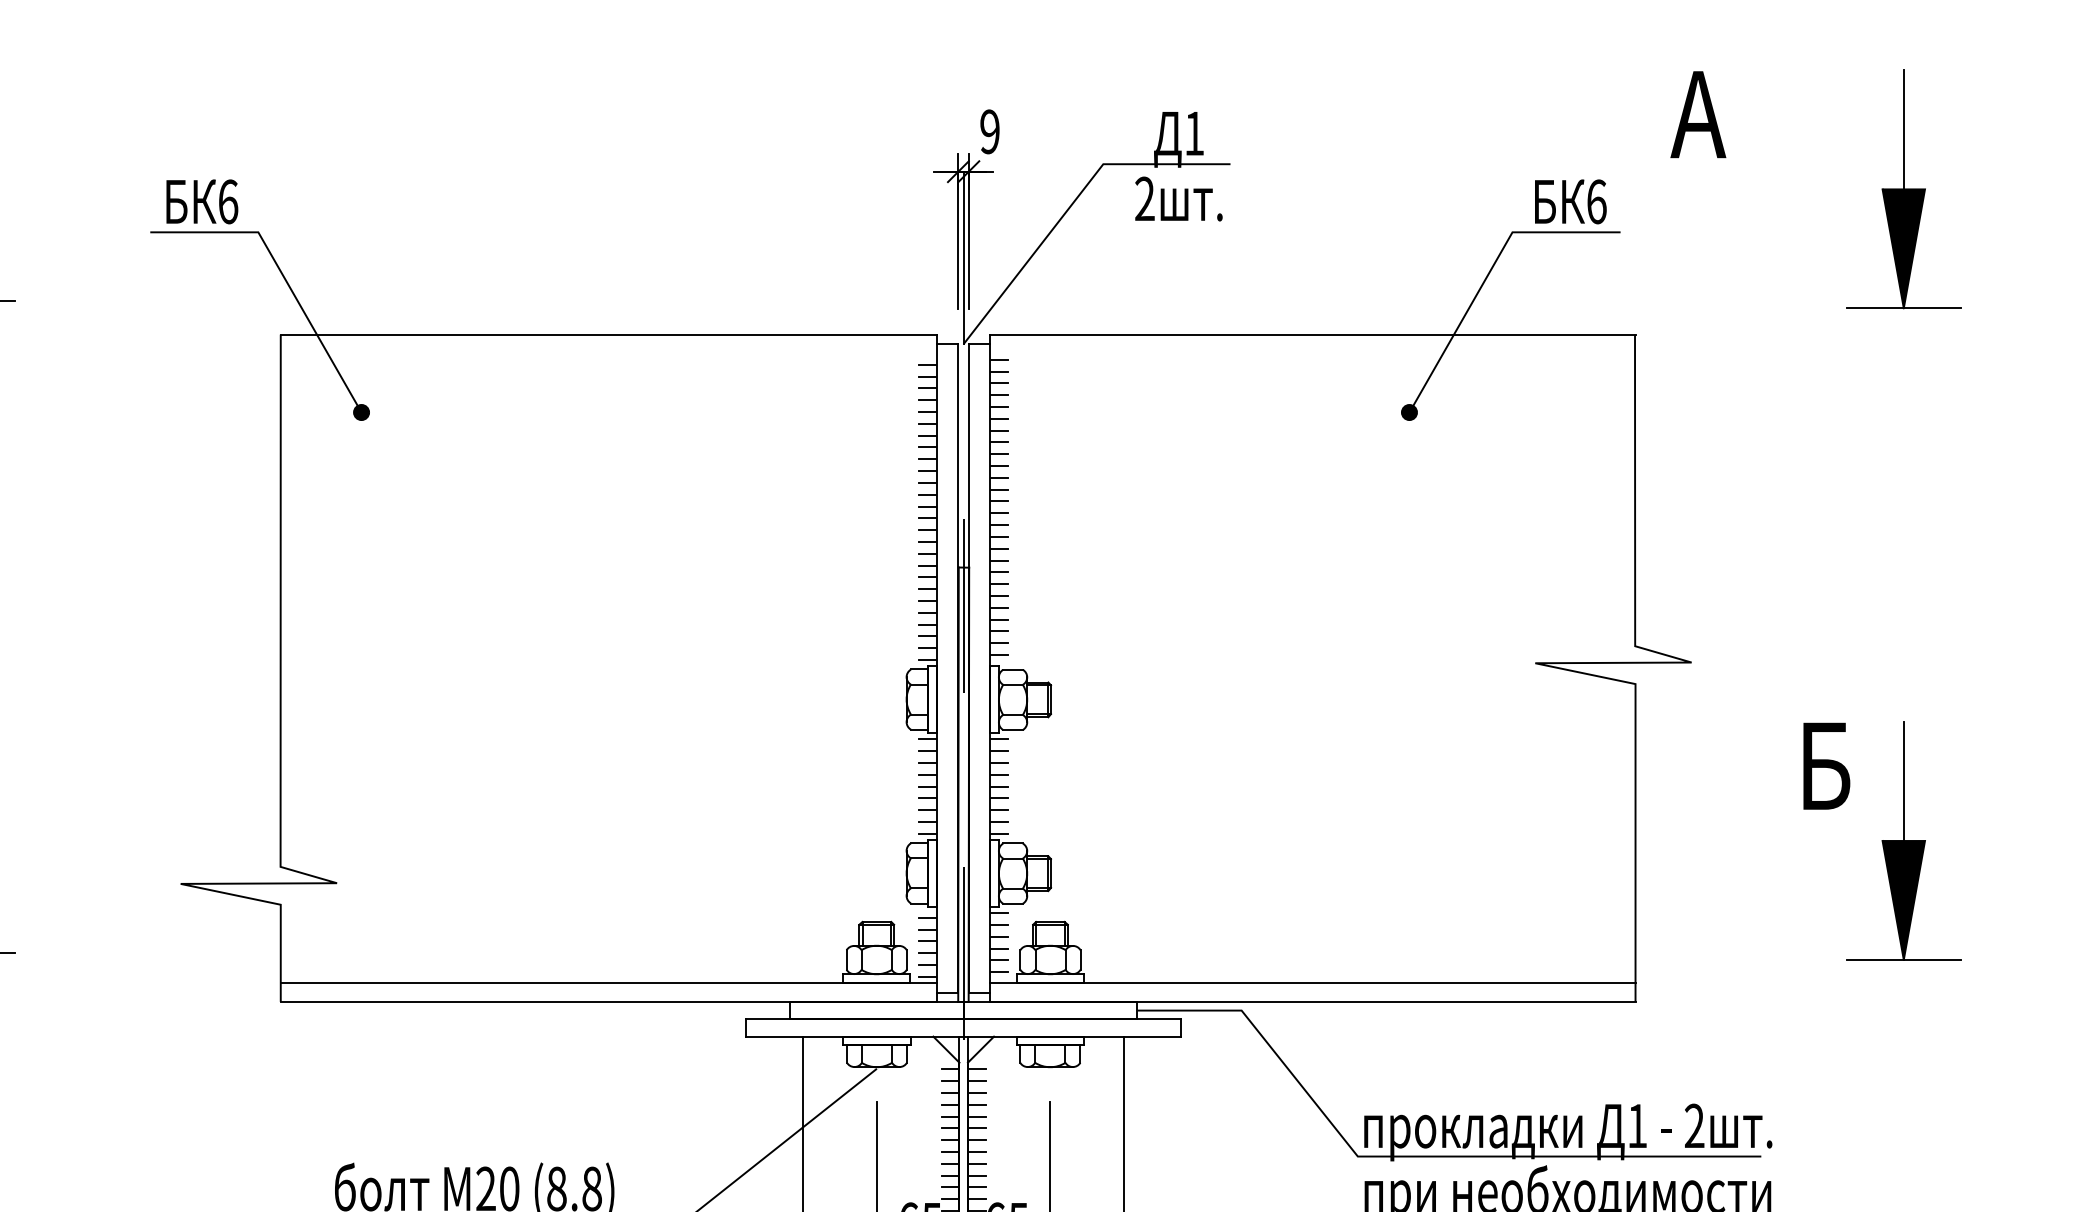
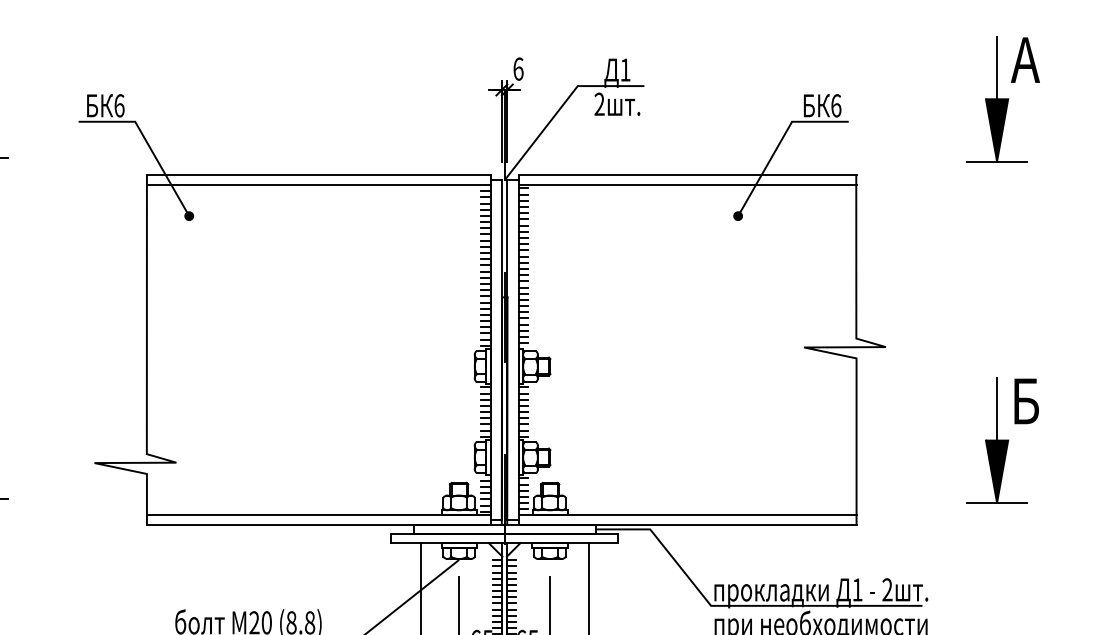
text: (1698, 113) -> (1025, 59), moved
text: (990, 130) -> (518, 68), 9 -> 6
line: (608, 353) -> (318, 185), added
line: (1312, 353) -> (687, 185), added
text: (1826, 766) -> (1026, 401), moved

